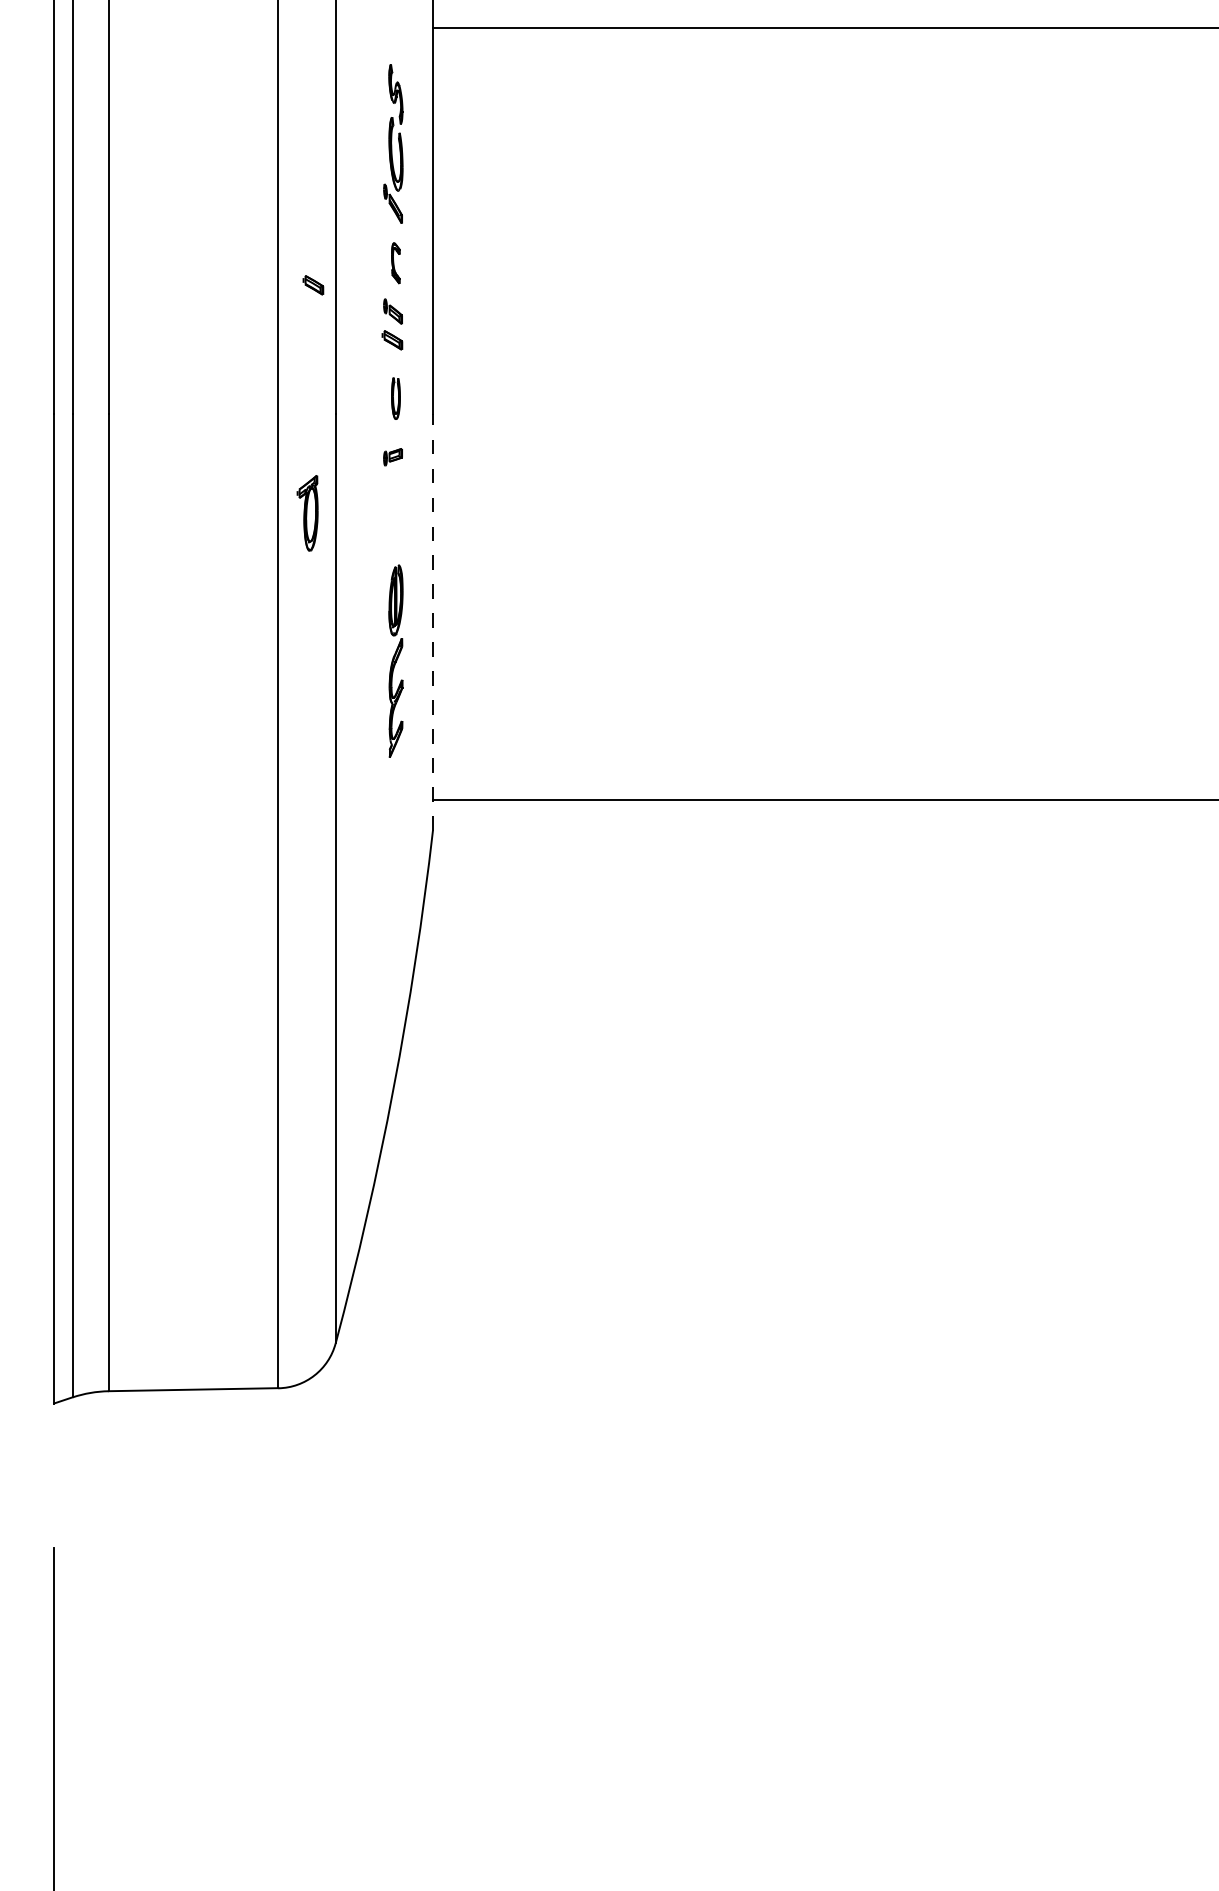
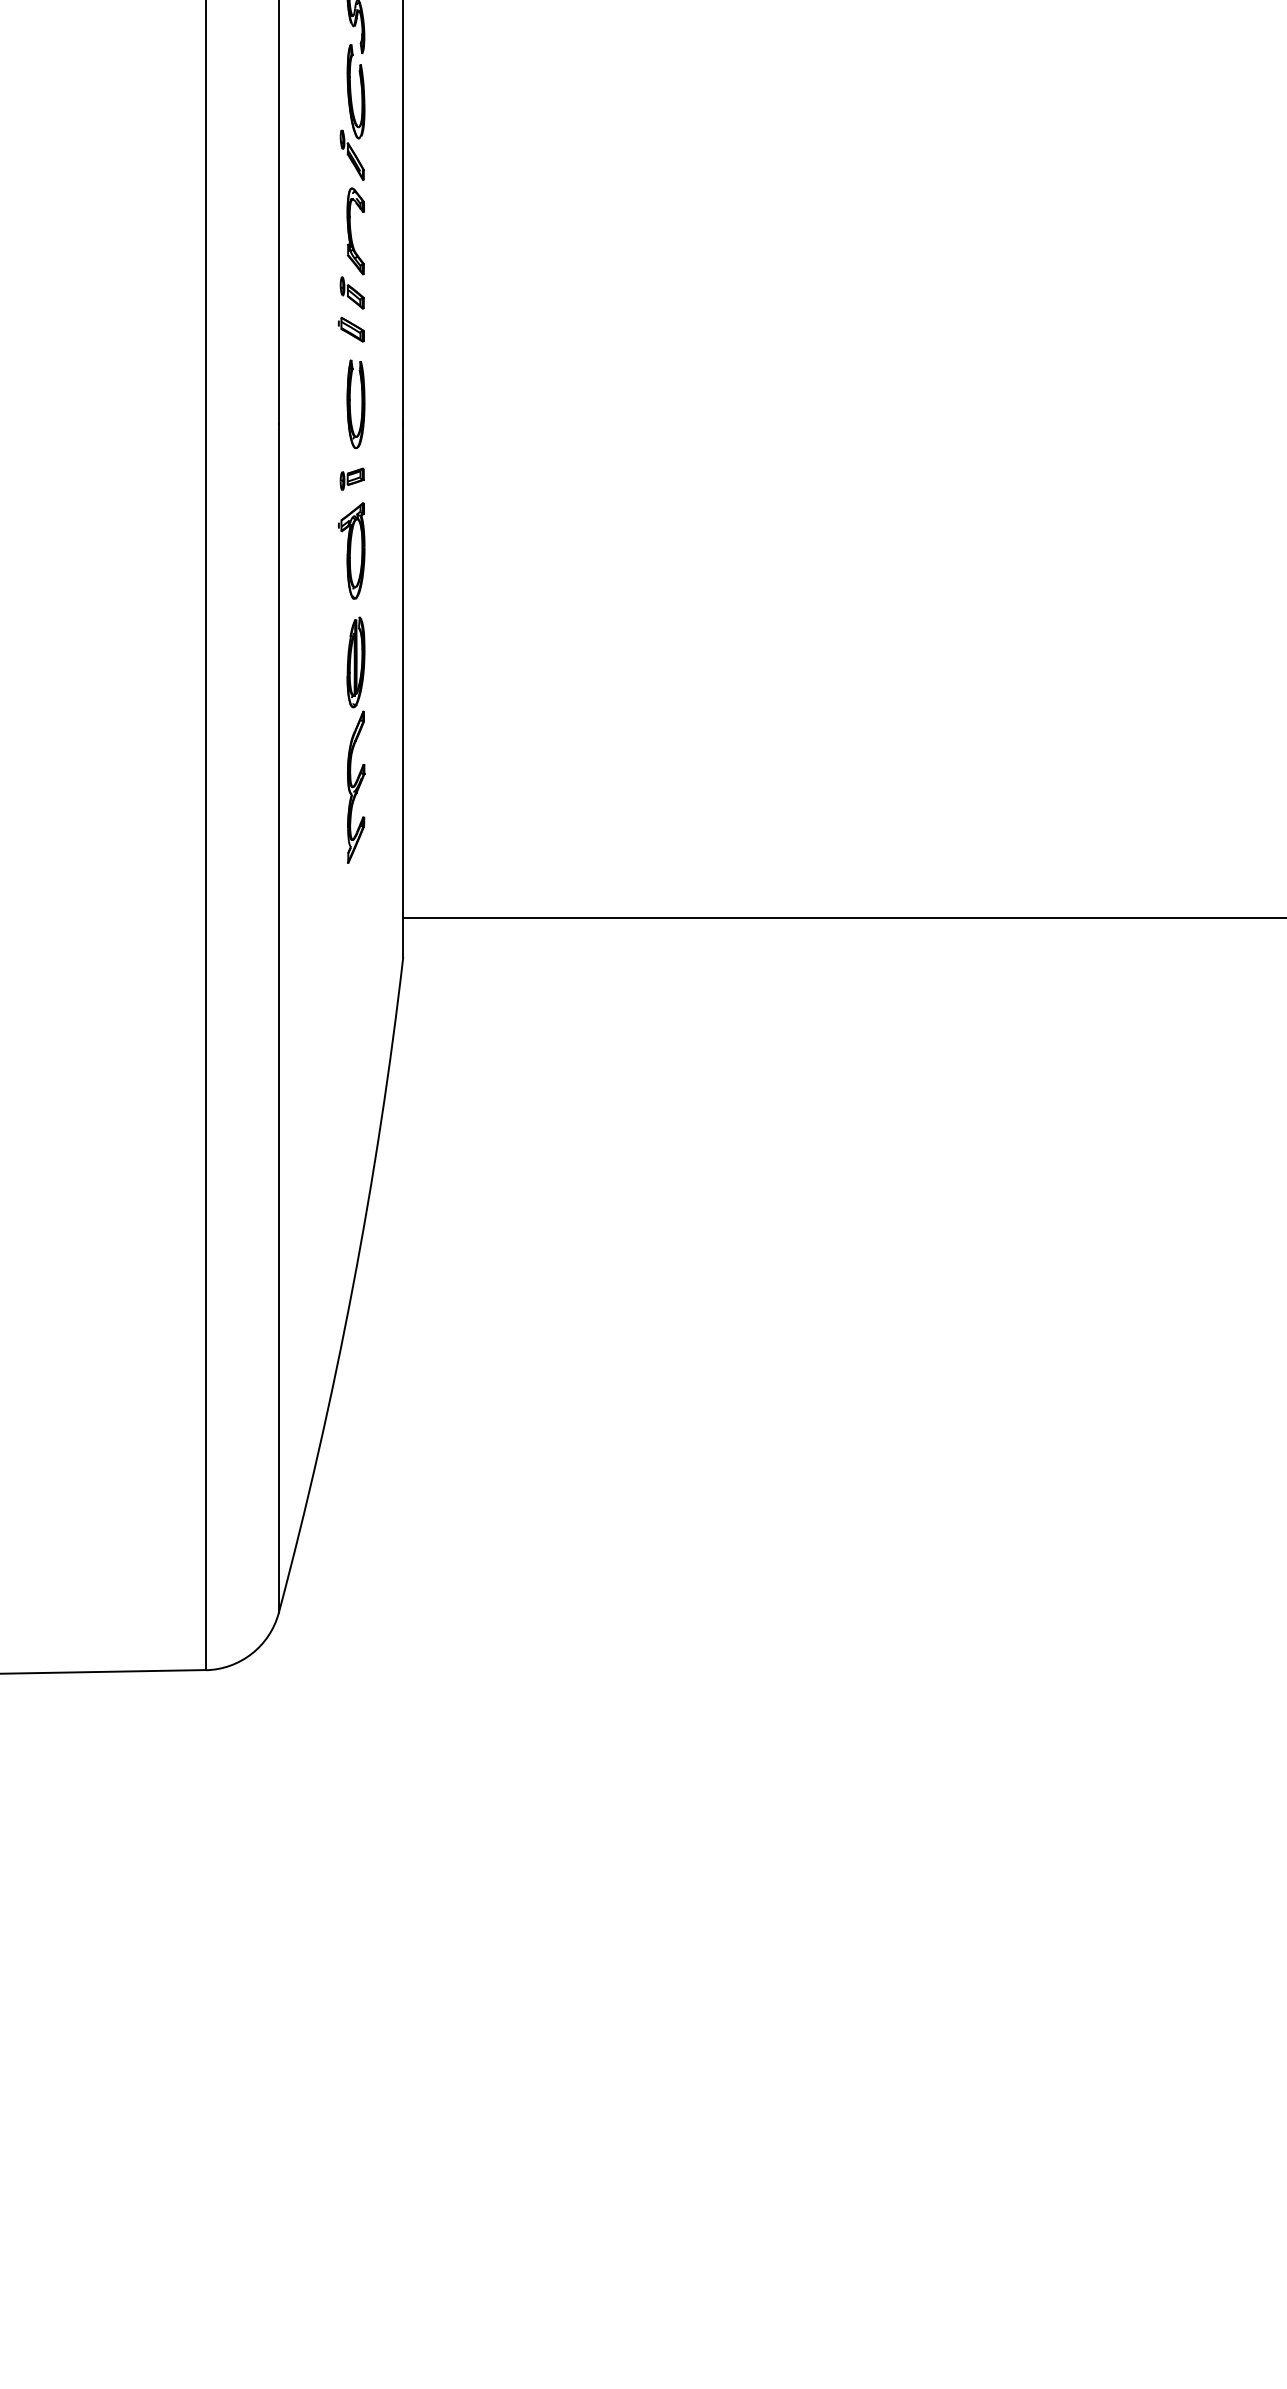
part: (395, 263) -> (355, 231), size x1.67
part: (313, 285) -> (250, 259), removed
part: (395, 398) -> (355, 404), size x1.67
part: (307, 513) -> (351, 551), moved
line: (432, 621) -> (402, 689), dashed -> solid

